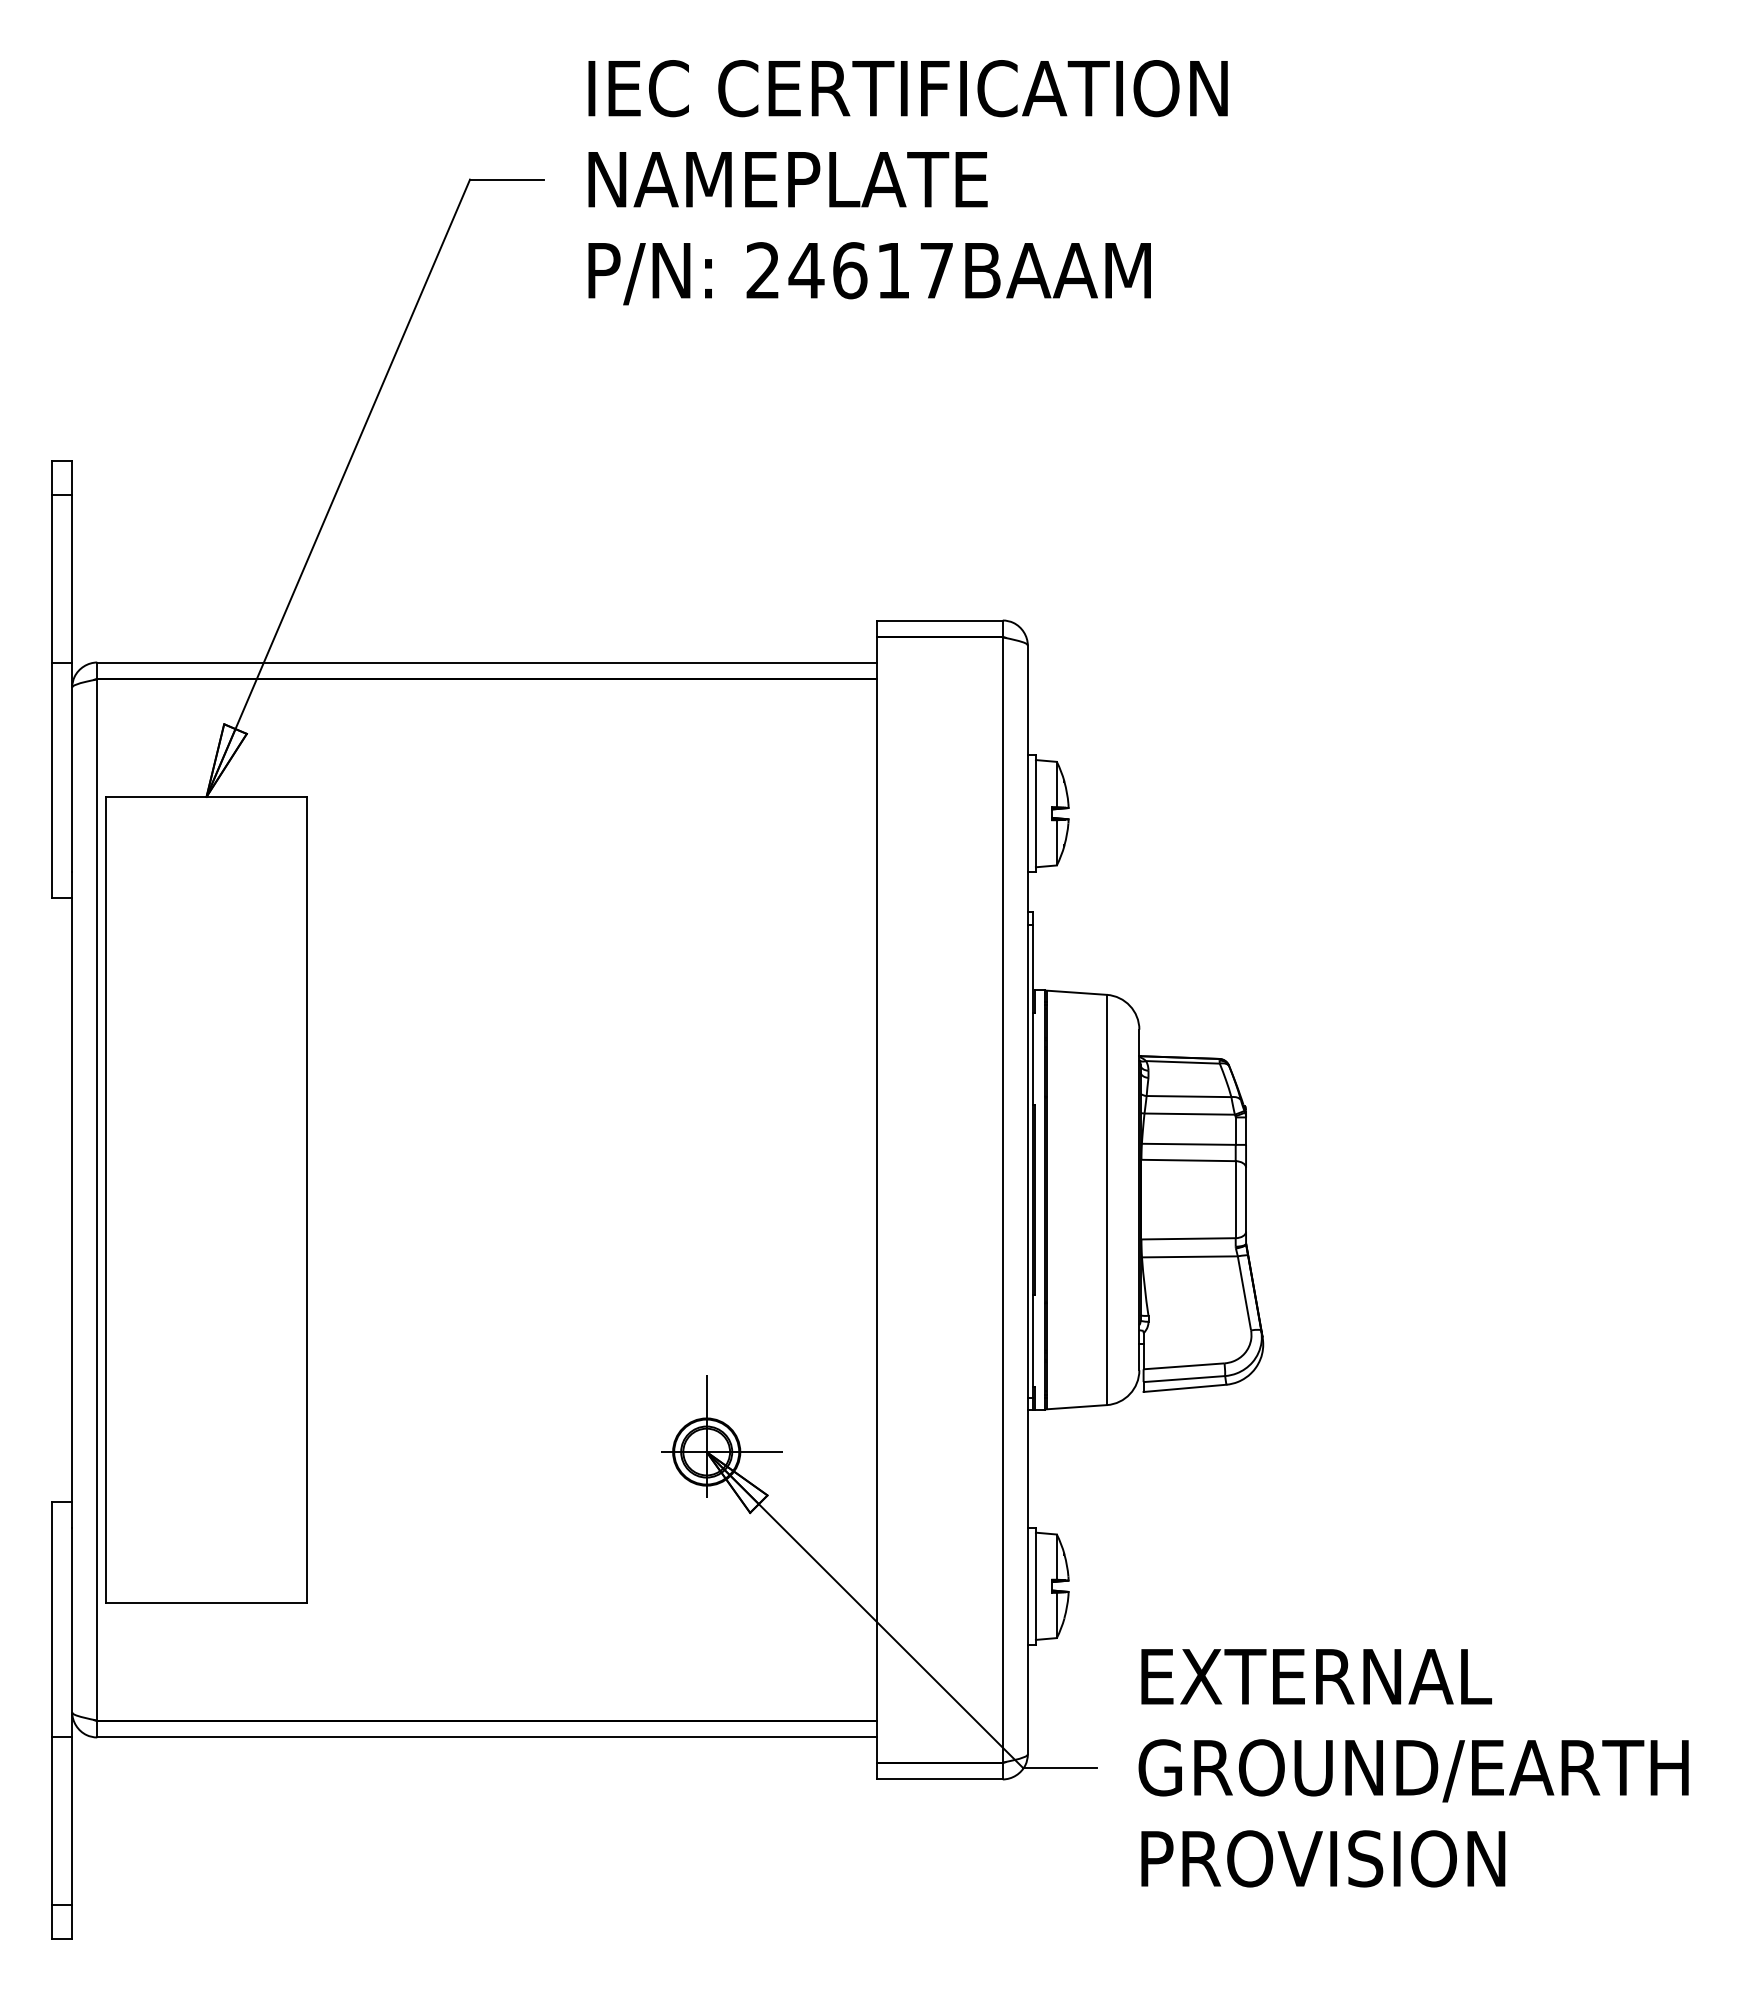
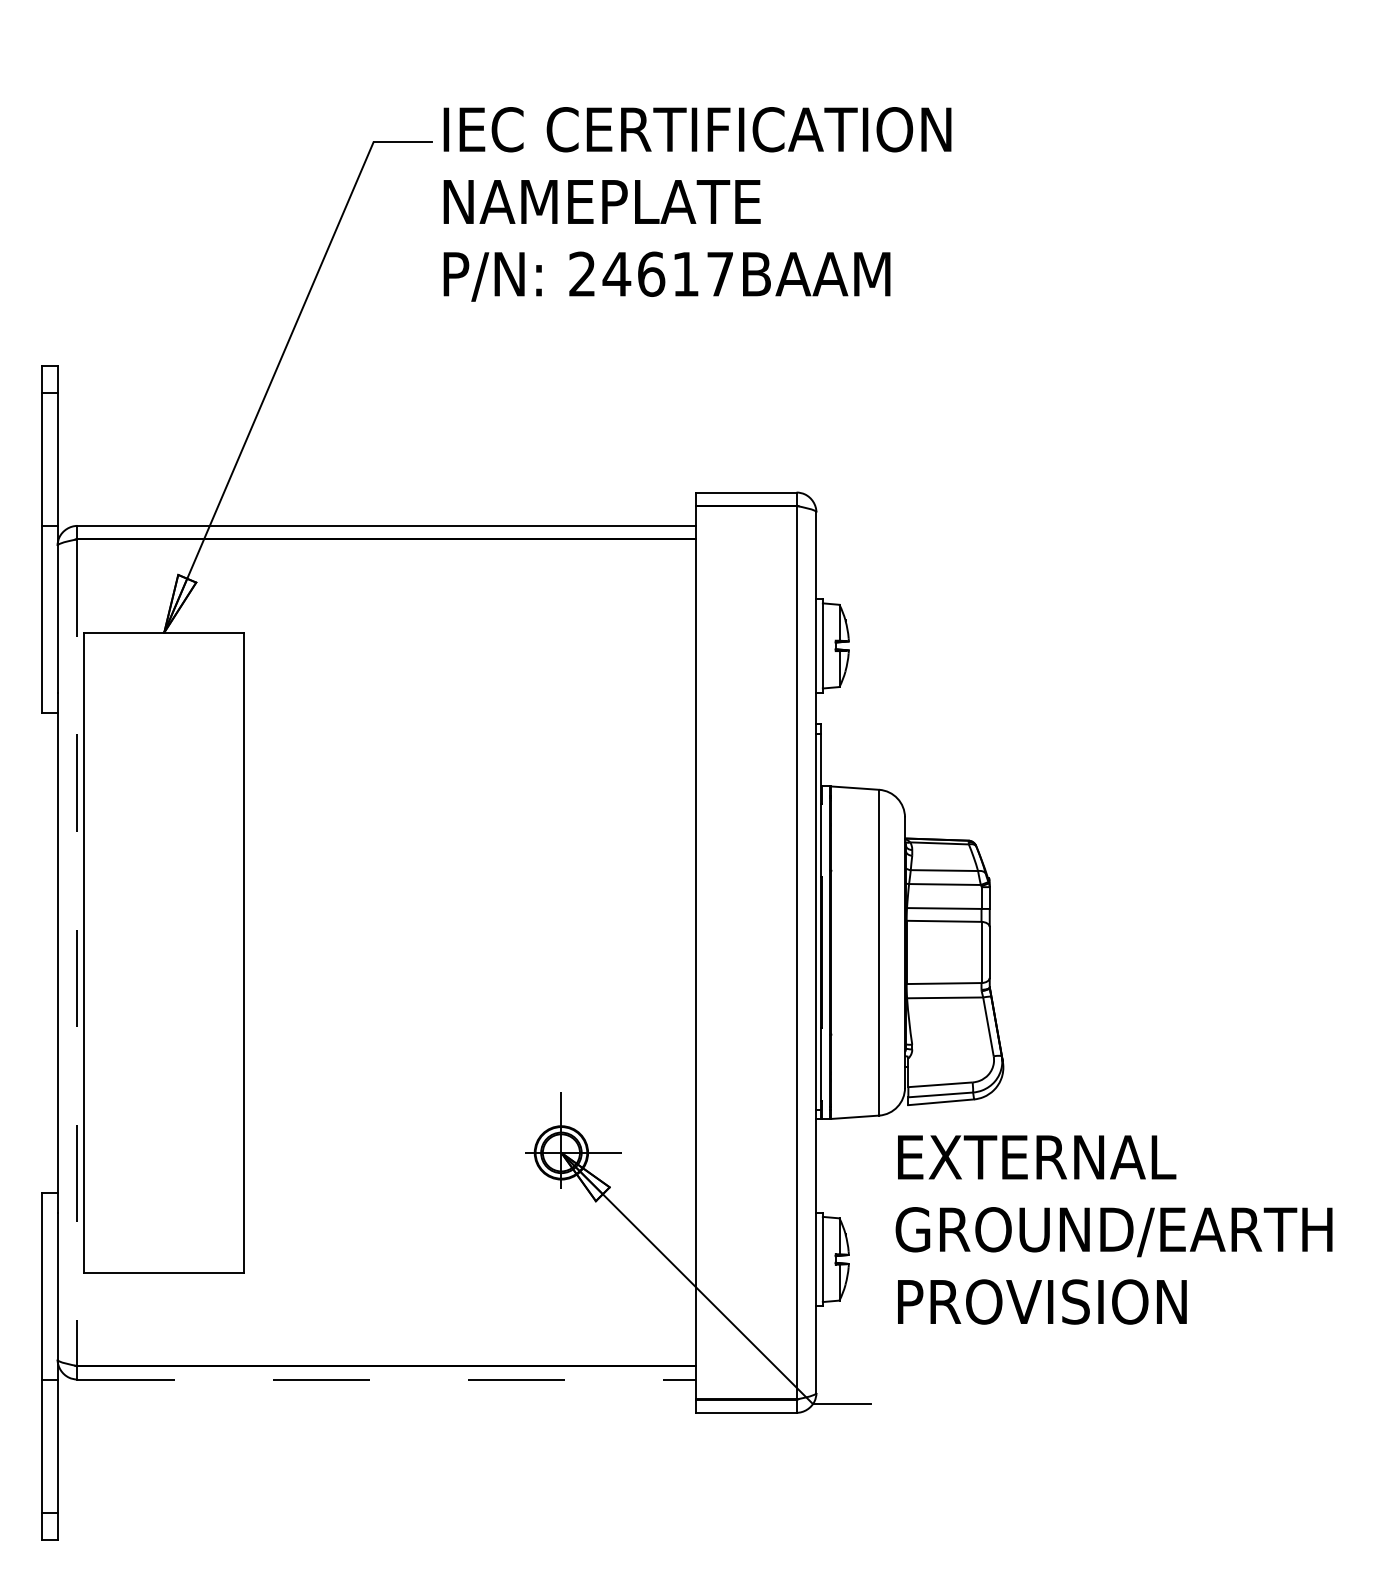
text: (907, 182) -> (697, 204), moved
line: (97, 1199) -> (77, 952), solid -> dashed
line: (486, 1737) -> (386, 1379), solid -> dashed
text: (1413, 1768) -> (1113, 1230), moved

